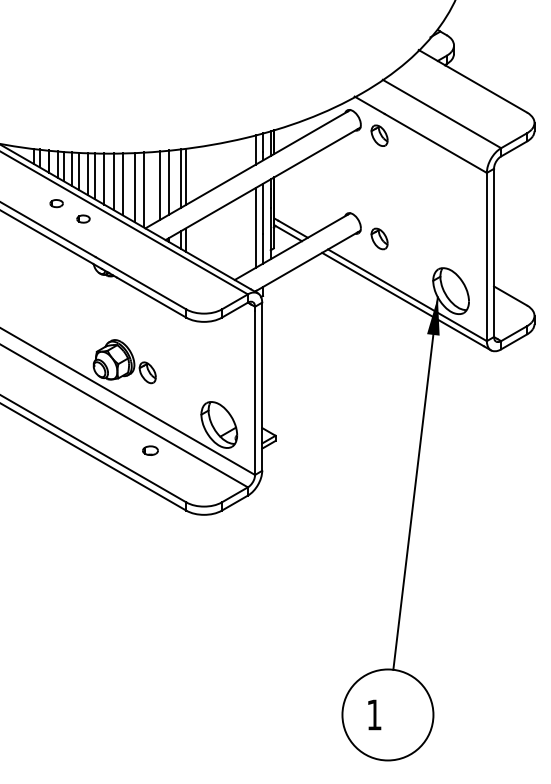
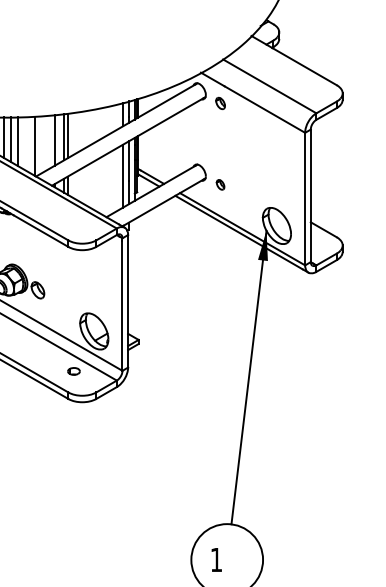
part: (379, 135) -> (220, 103), size x0.7
line: (160, 184) -> (47, 141), removed
line: (134, 187) -> (27, 144), removed
part: (379, 238) -> (220, 184), size x0.6
part: (150, 450) -> (73, 371), moved

